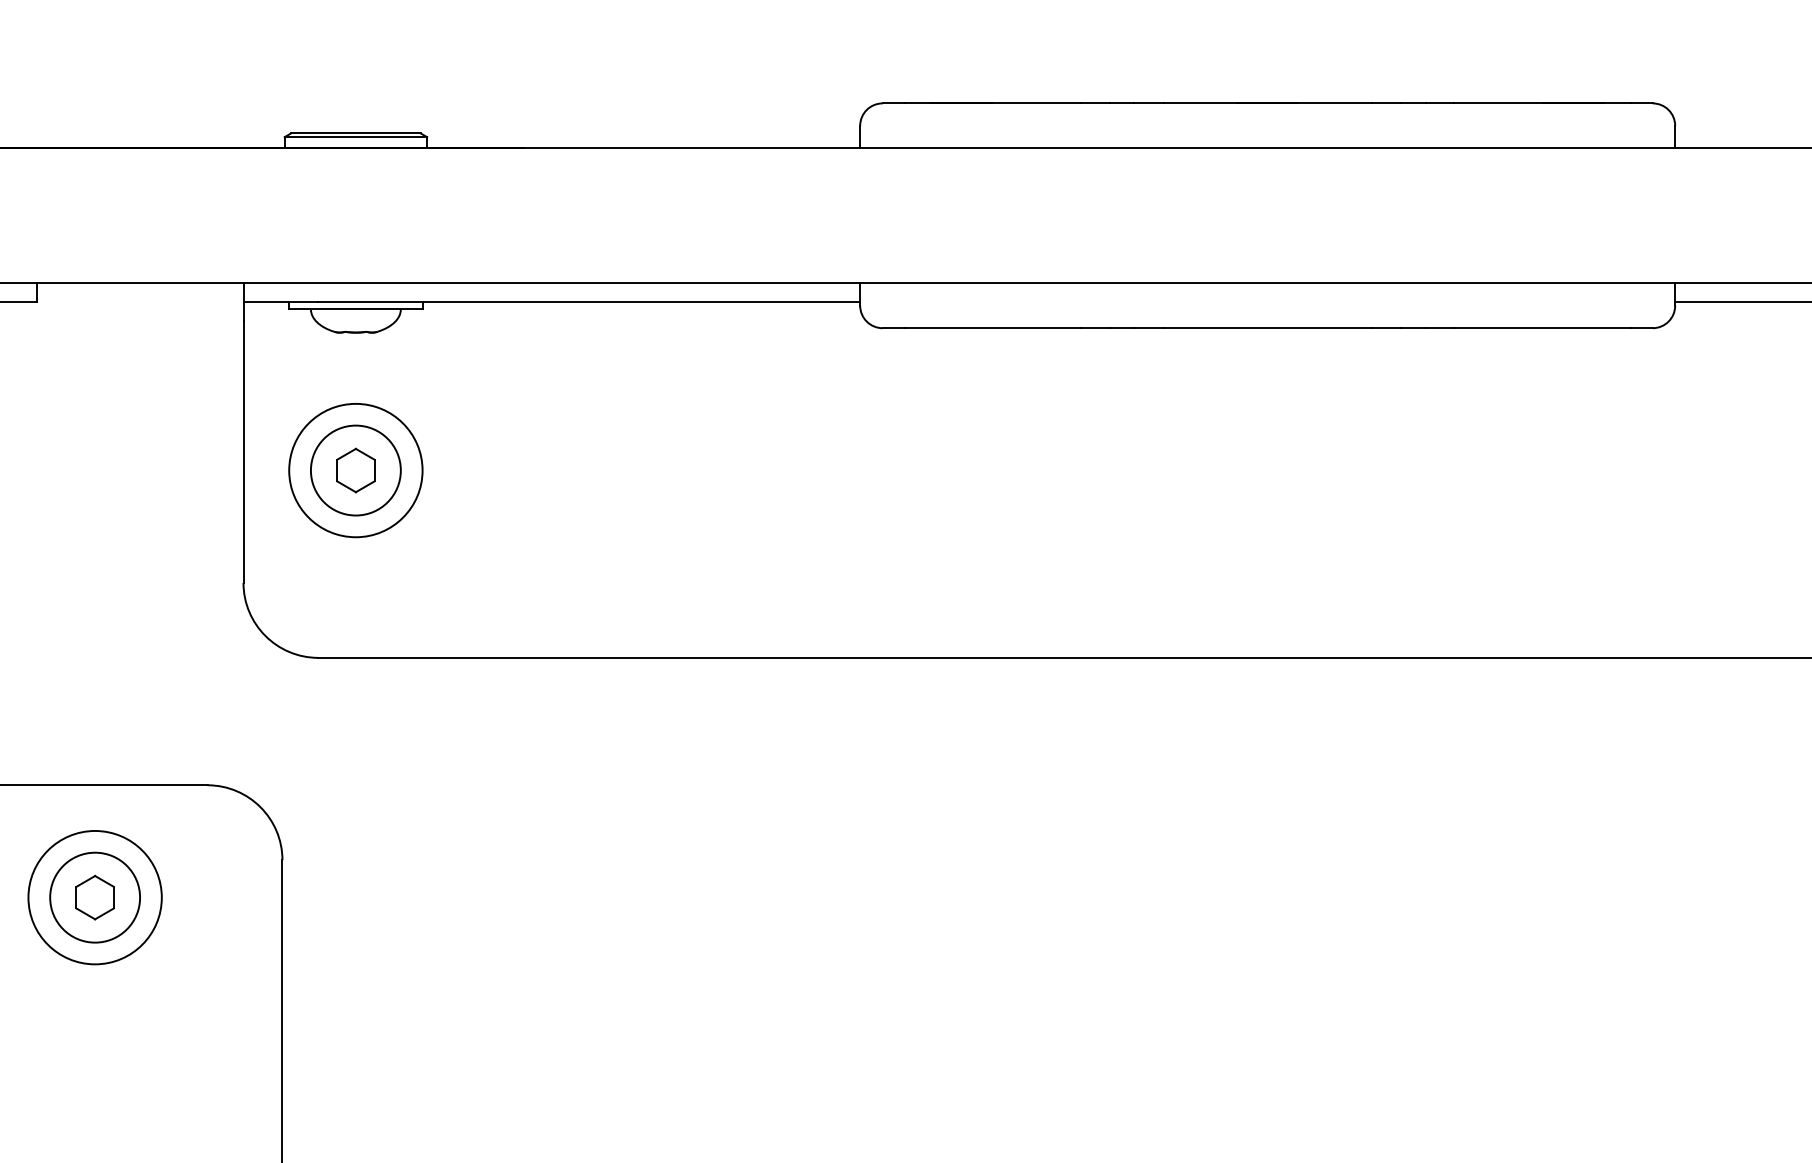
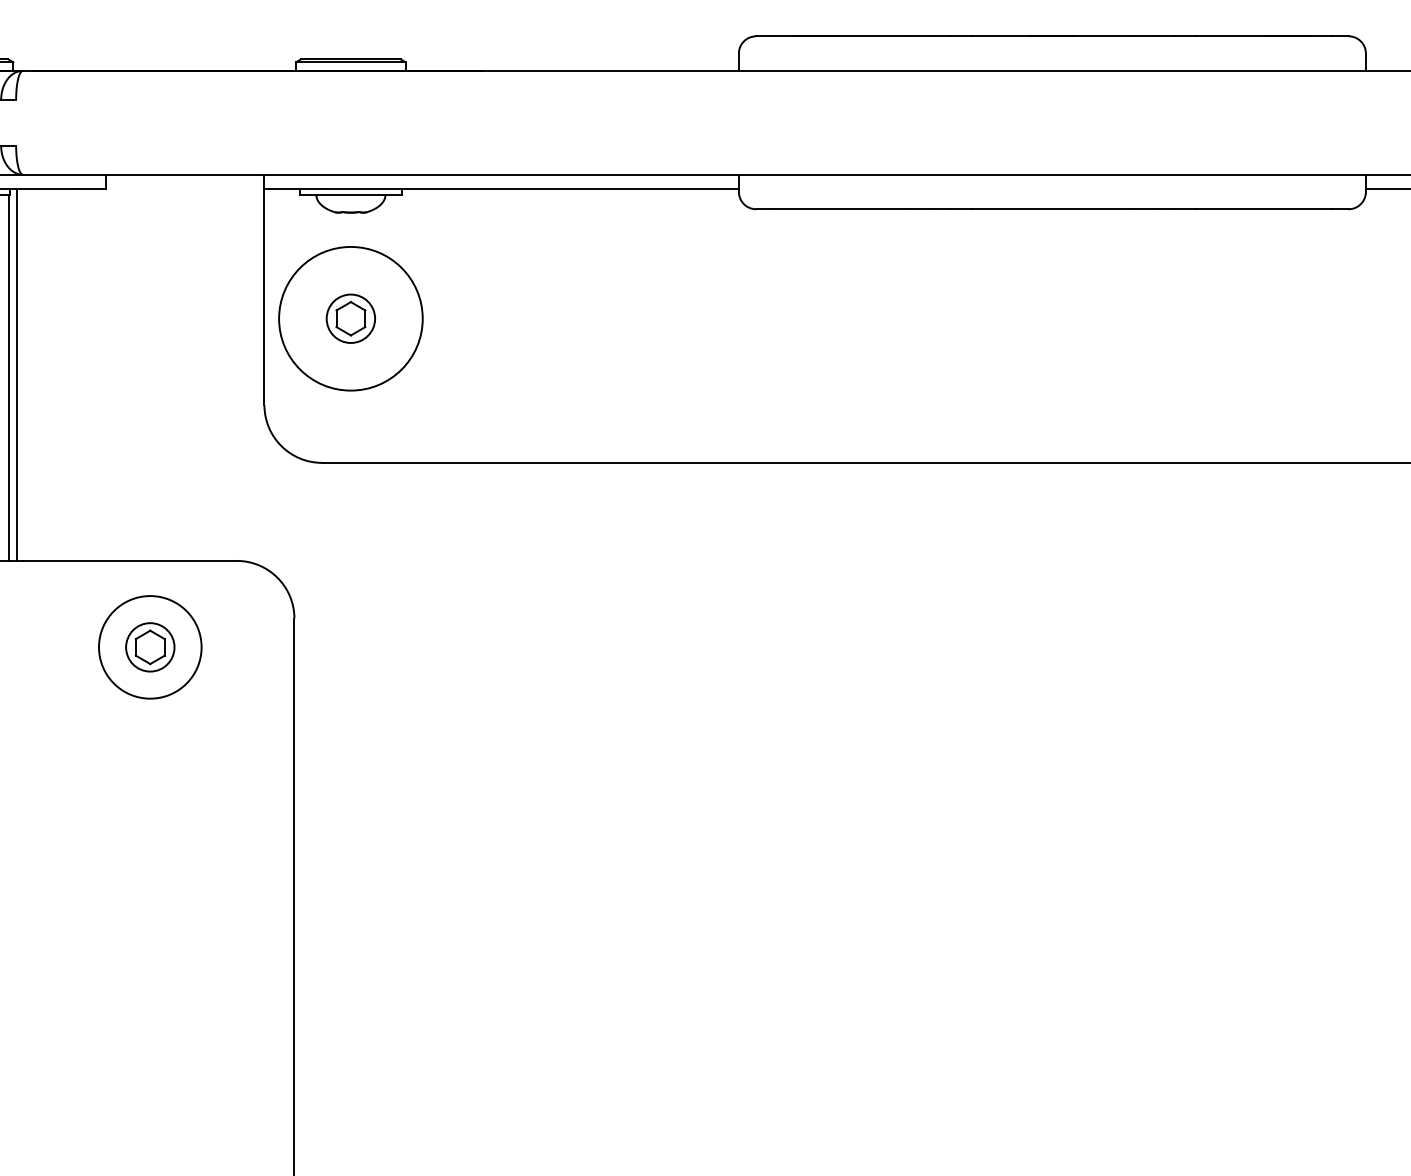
circle: (355, 470) -> (350, 318), size x0.7
circle: (355, 470) -> (350, 318), size x1.4
circle: (94, 896) -> (149, 646), size x0.7

